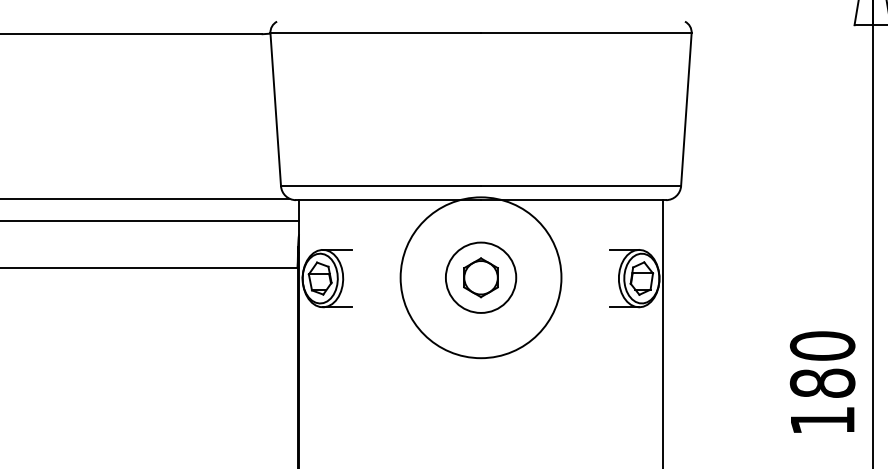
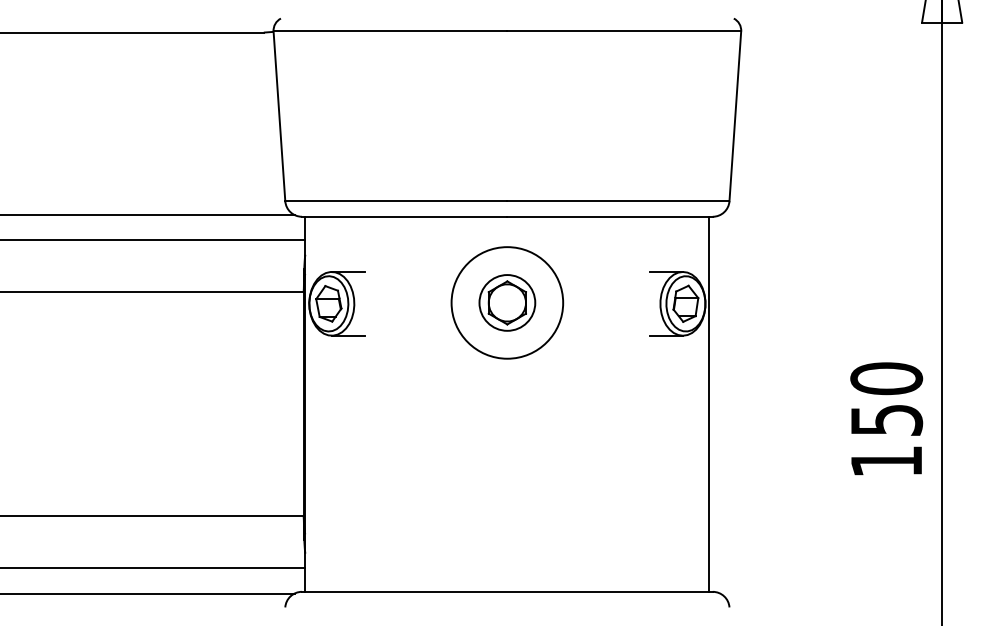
circle: (481, 277) -> (507, 302), size x0.62
circle: (481, 277) -> (507, 302), size x0.71
text: (822, 382) -> (886, 419), 180 -> 150

